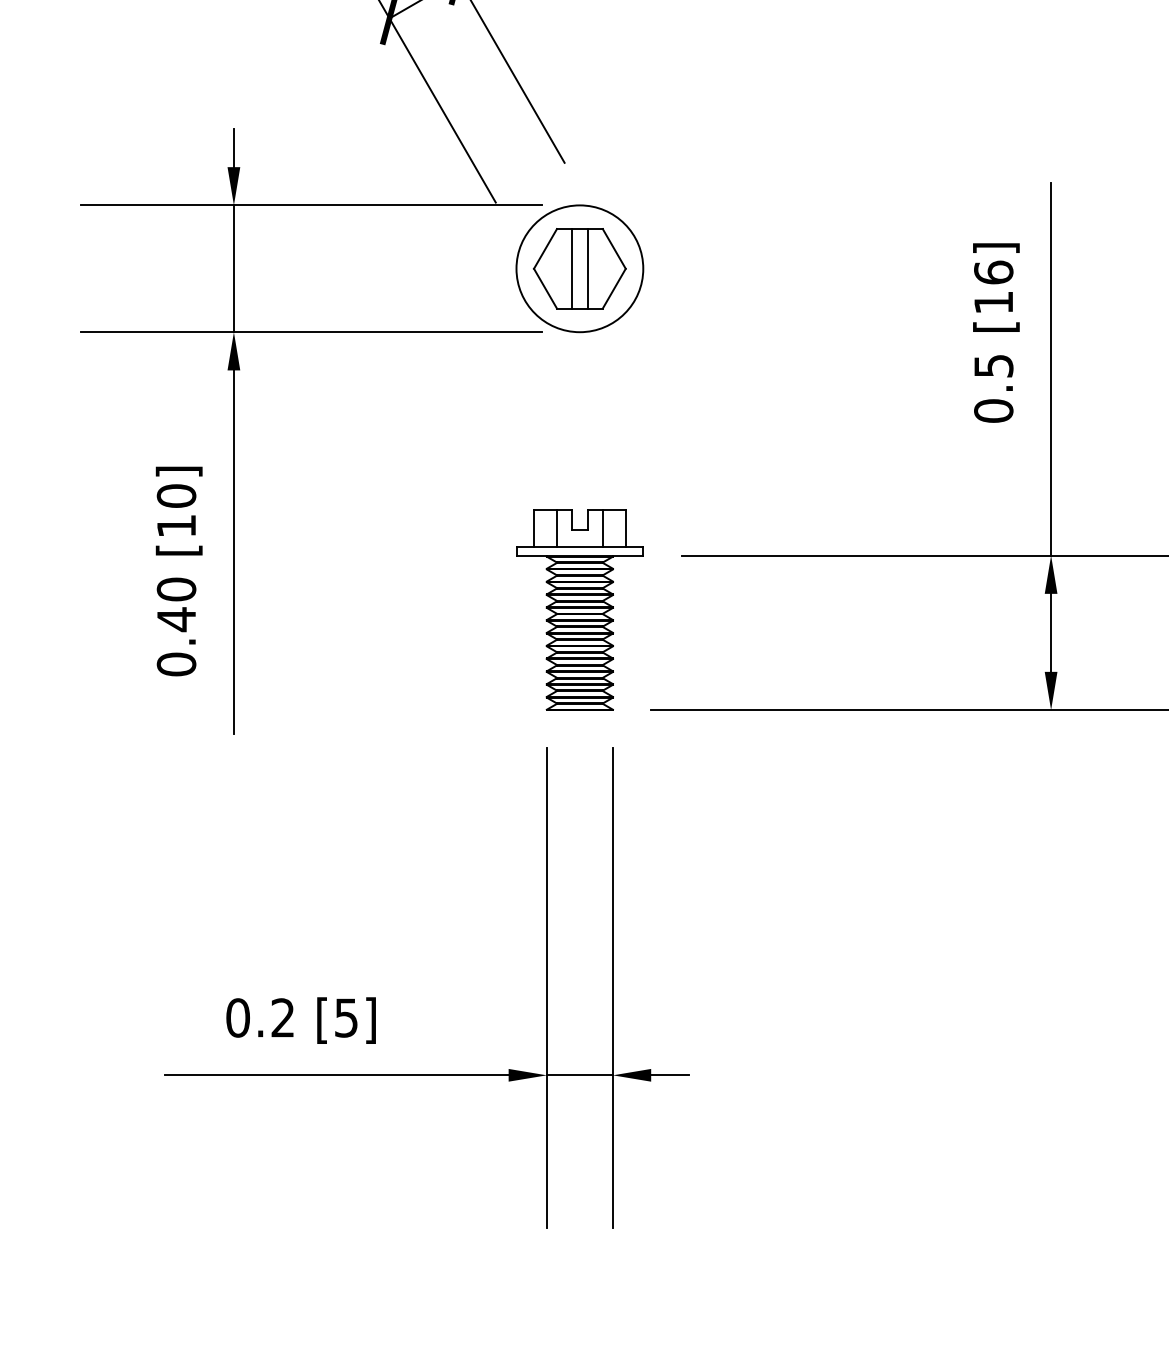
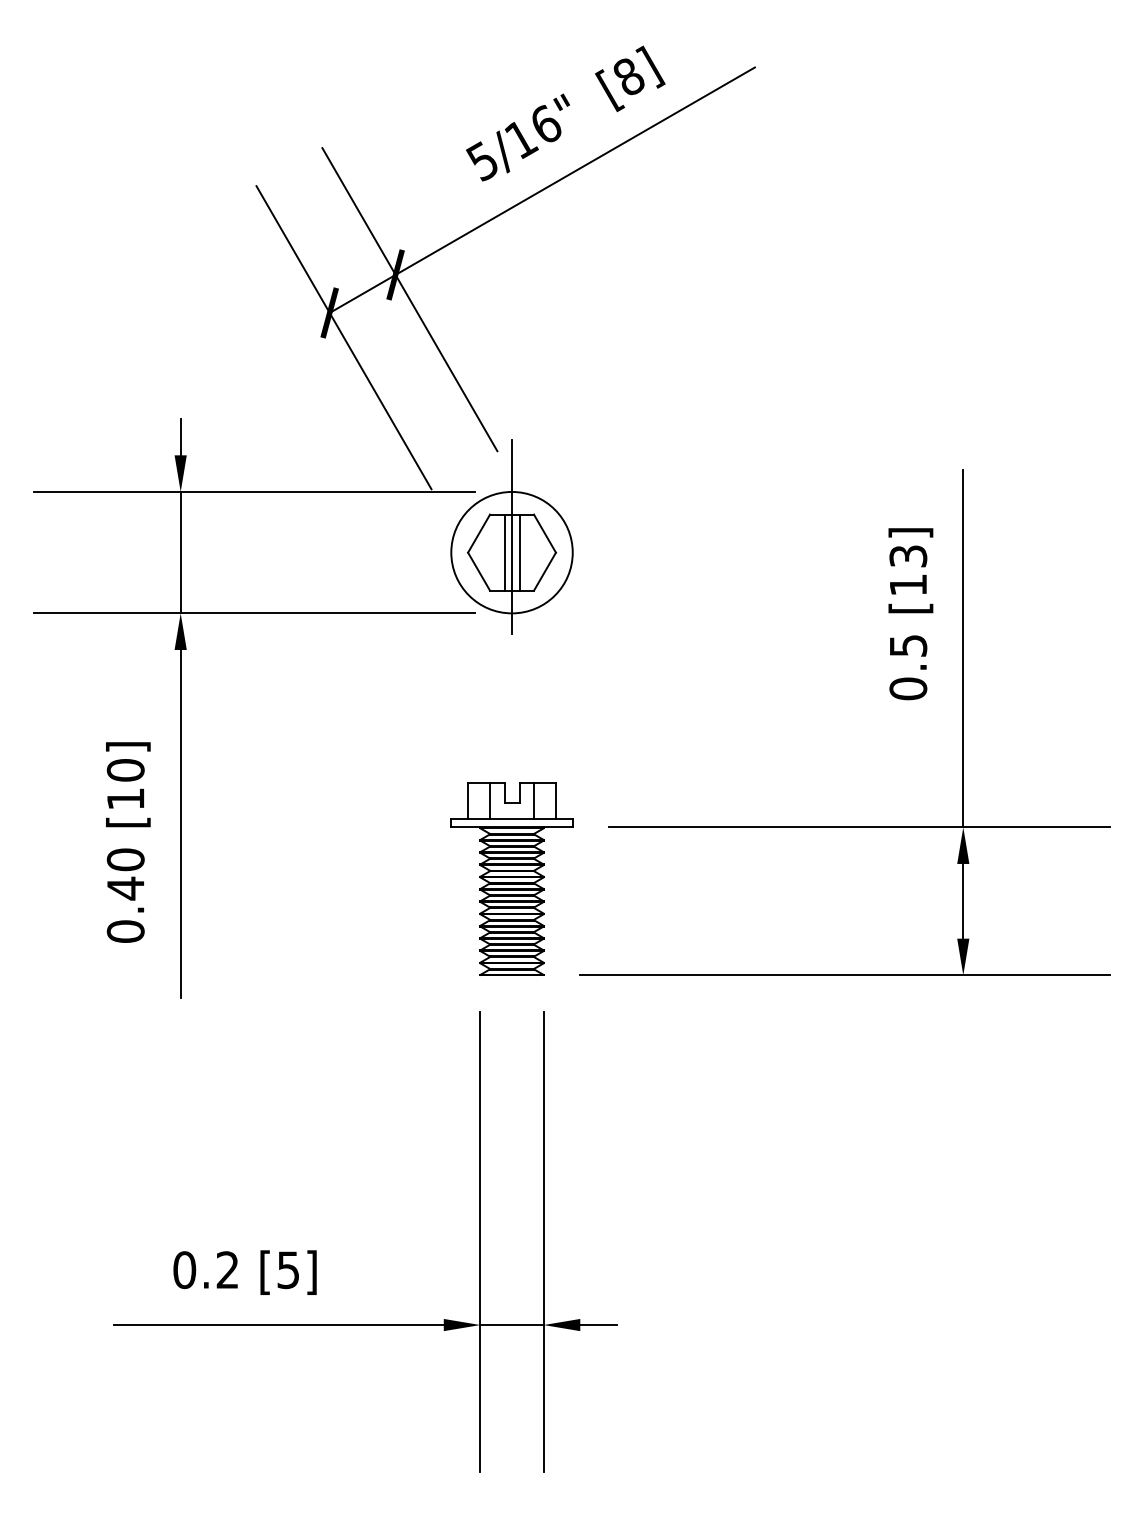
line: (580, 251) -> (512, 536), added
text: (993, 271) -> (908, 555), [16] -> [13]

